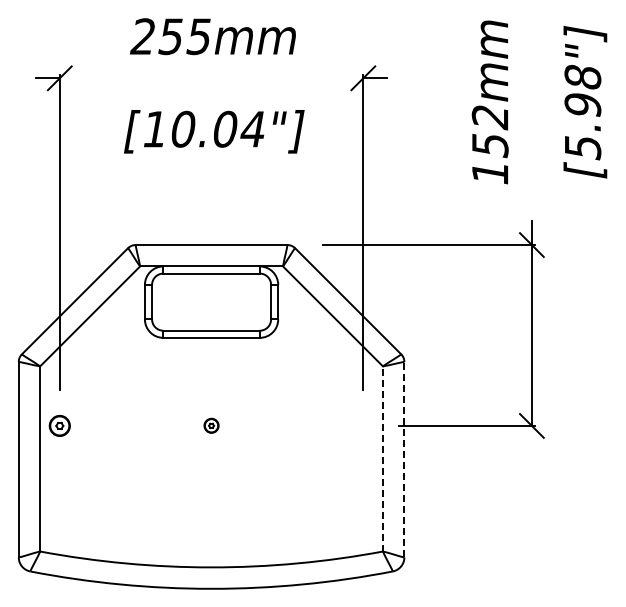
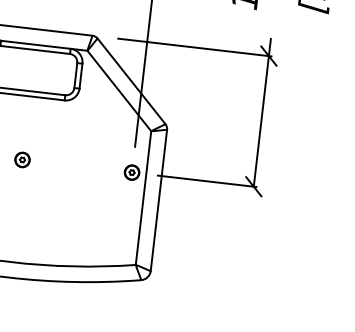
part: (211, 425) -> (22, 159), size x1.43
part: (363, 425) -> (132, 172), added
line: (382, 458) -> (143, 197), dashed -> solid
line: (404, 459) -> (159, 200), dashed -> solid

